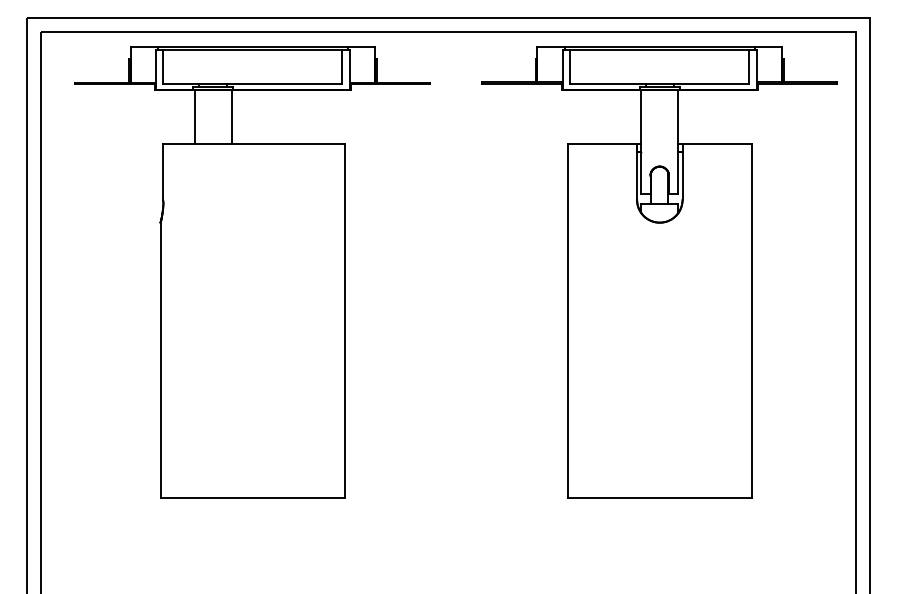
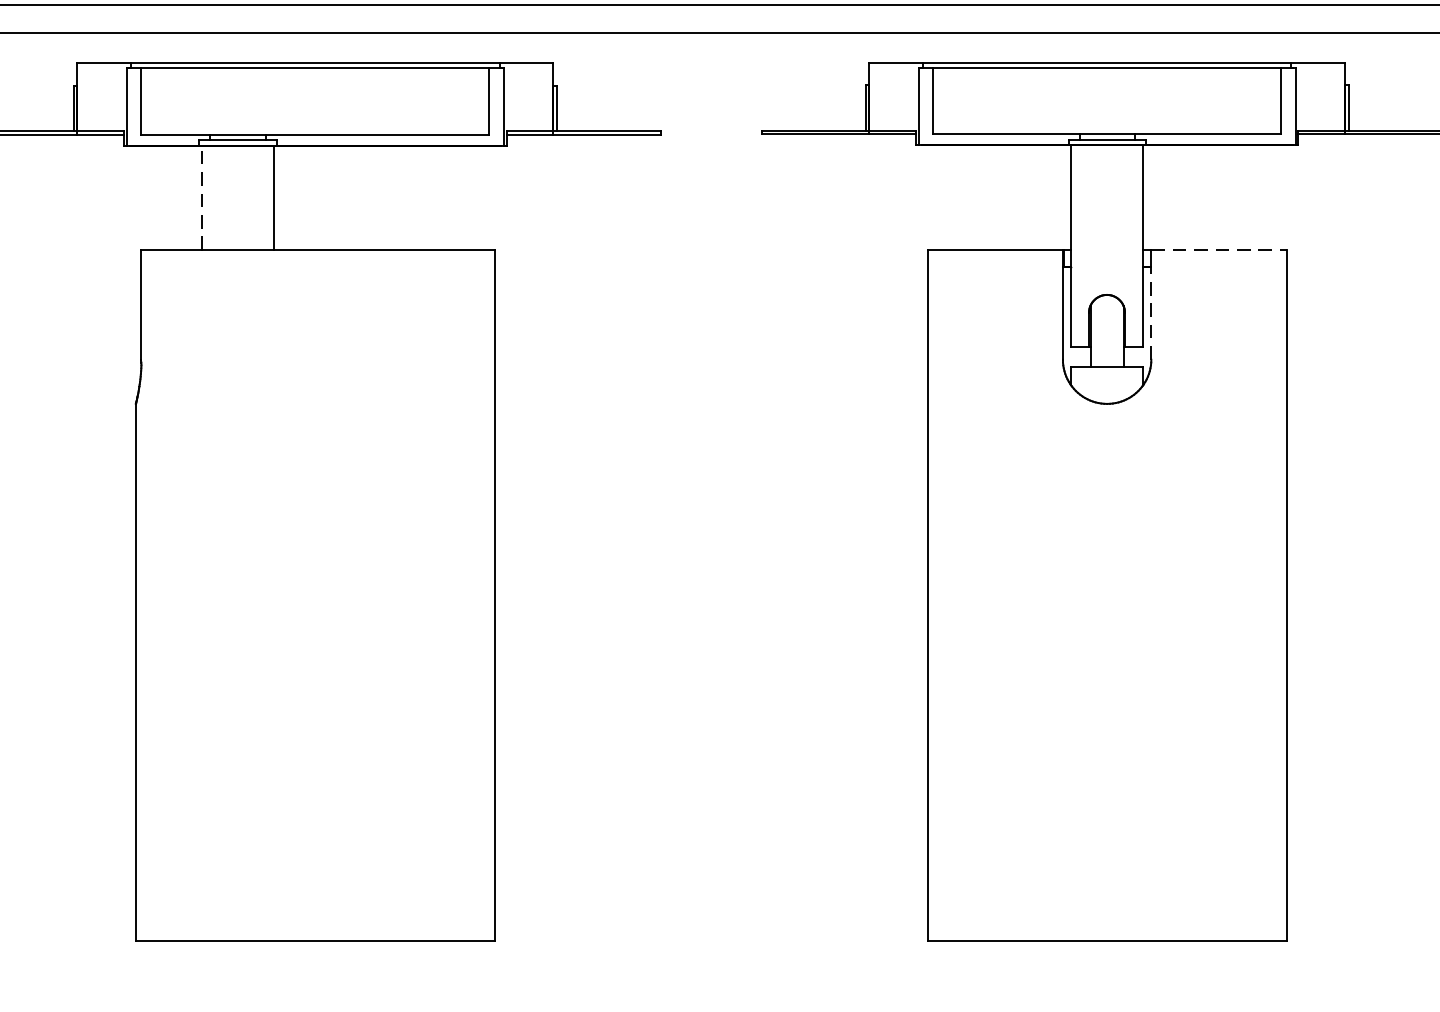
line: (194, 116) -> (201, 197), solid -> dashed
line: (717, 143) -> (1219, 249), solid -> dashed
line: (682, 176) -> (1151, 314), solid -> dashed

